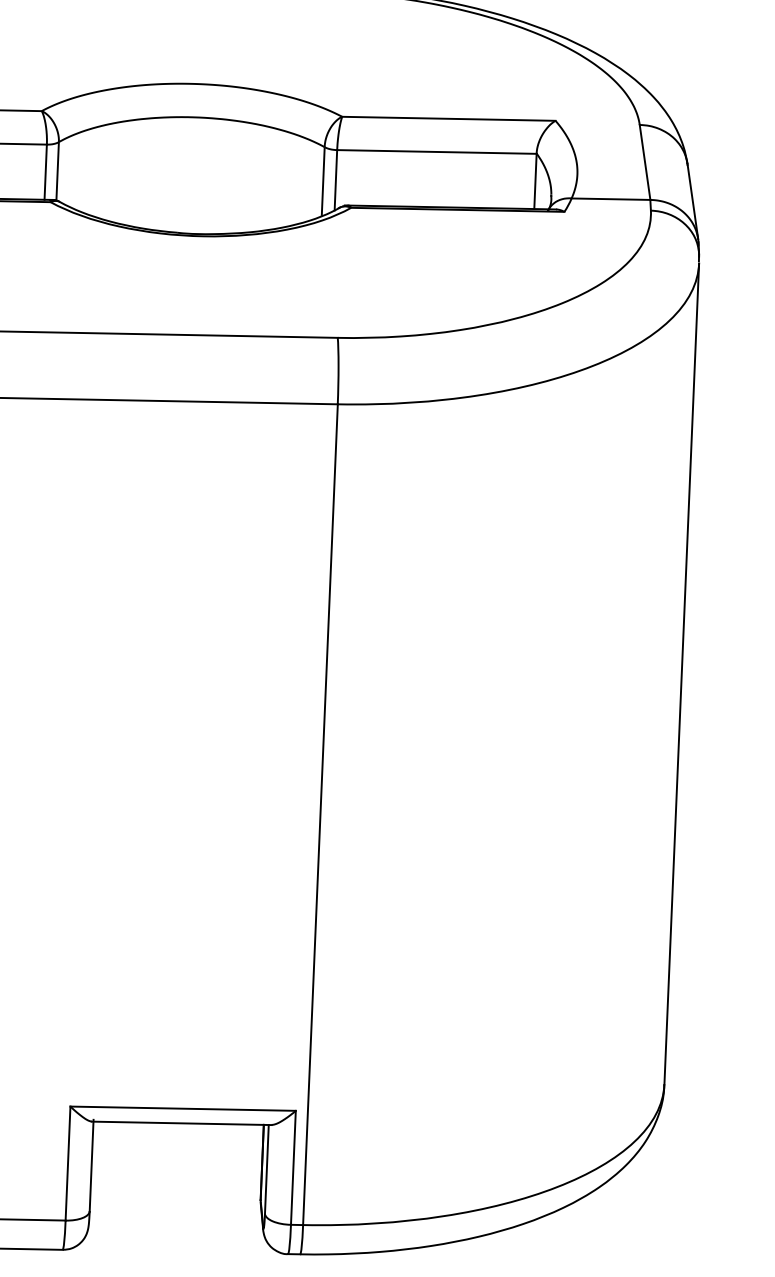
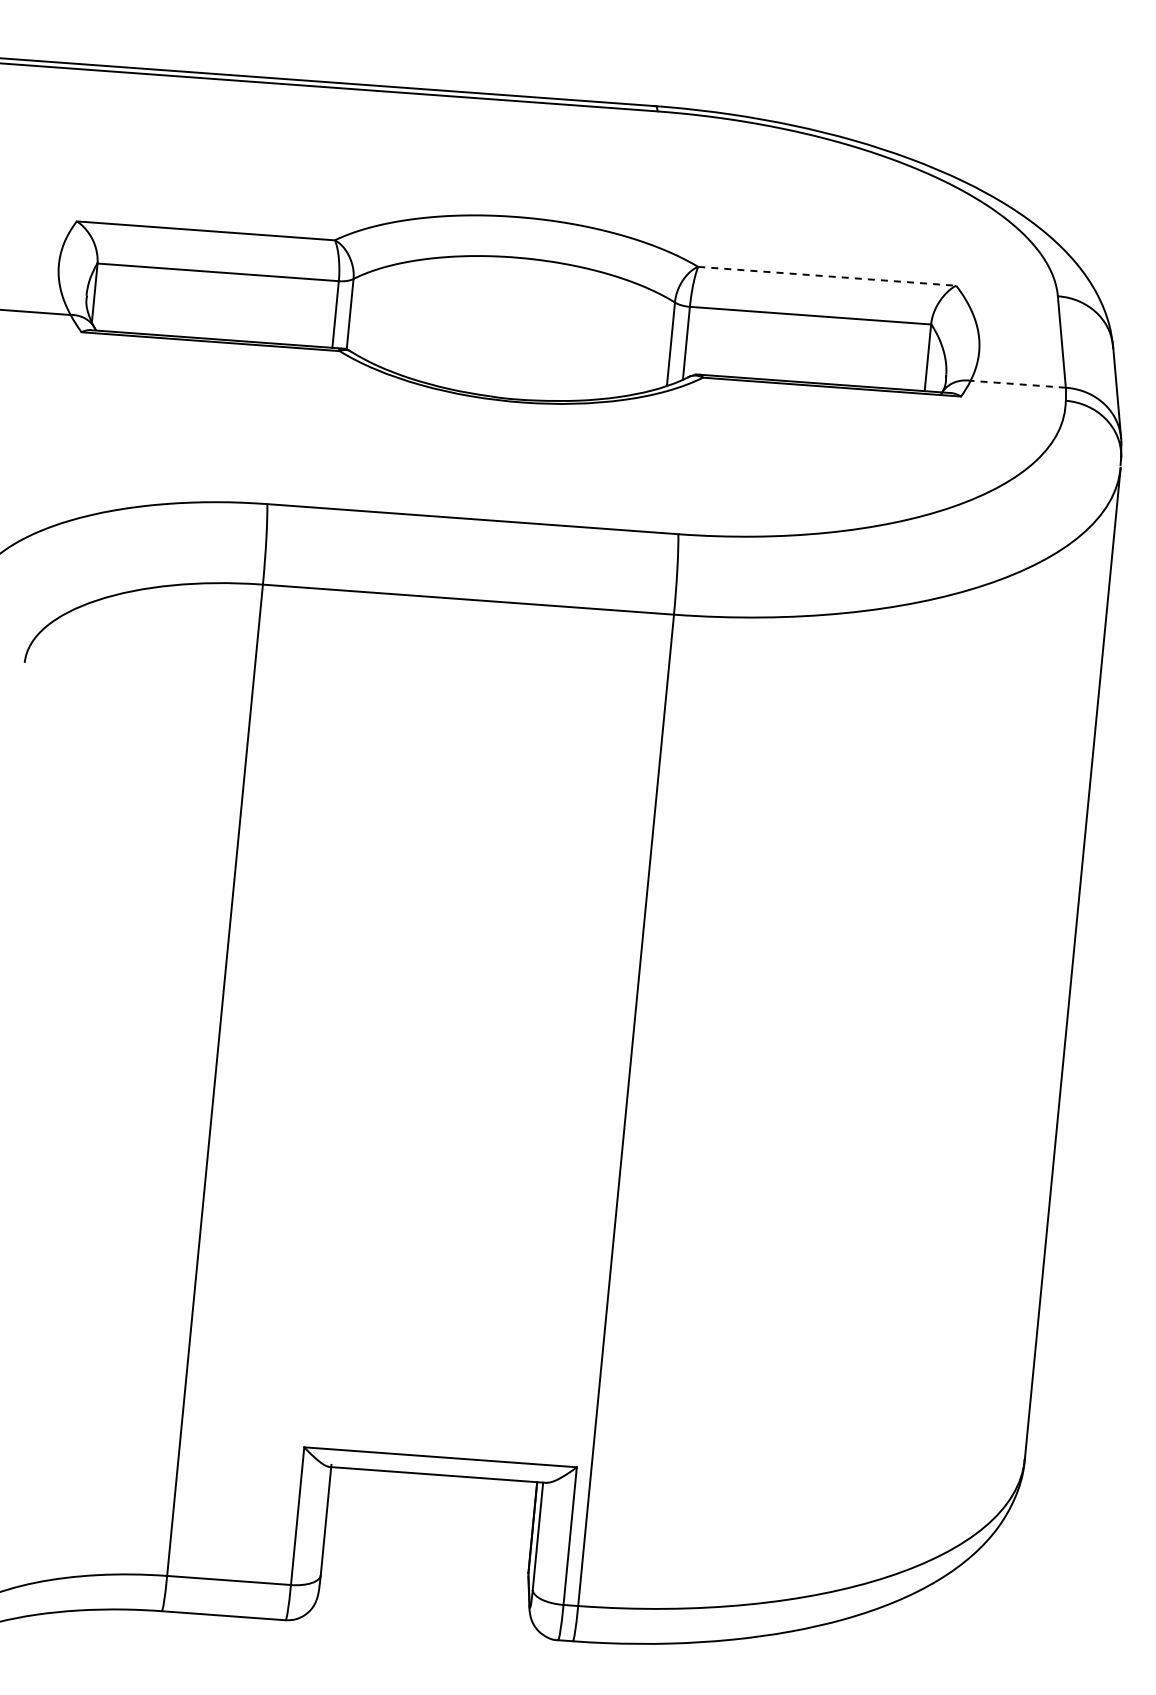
line: (449, 118) -> (827, 276), solid -> dashed
line: (611, 199) -> (1018, 384), solid -> dashed

